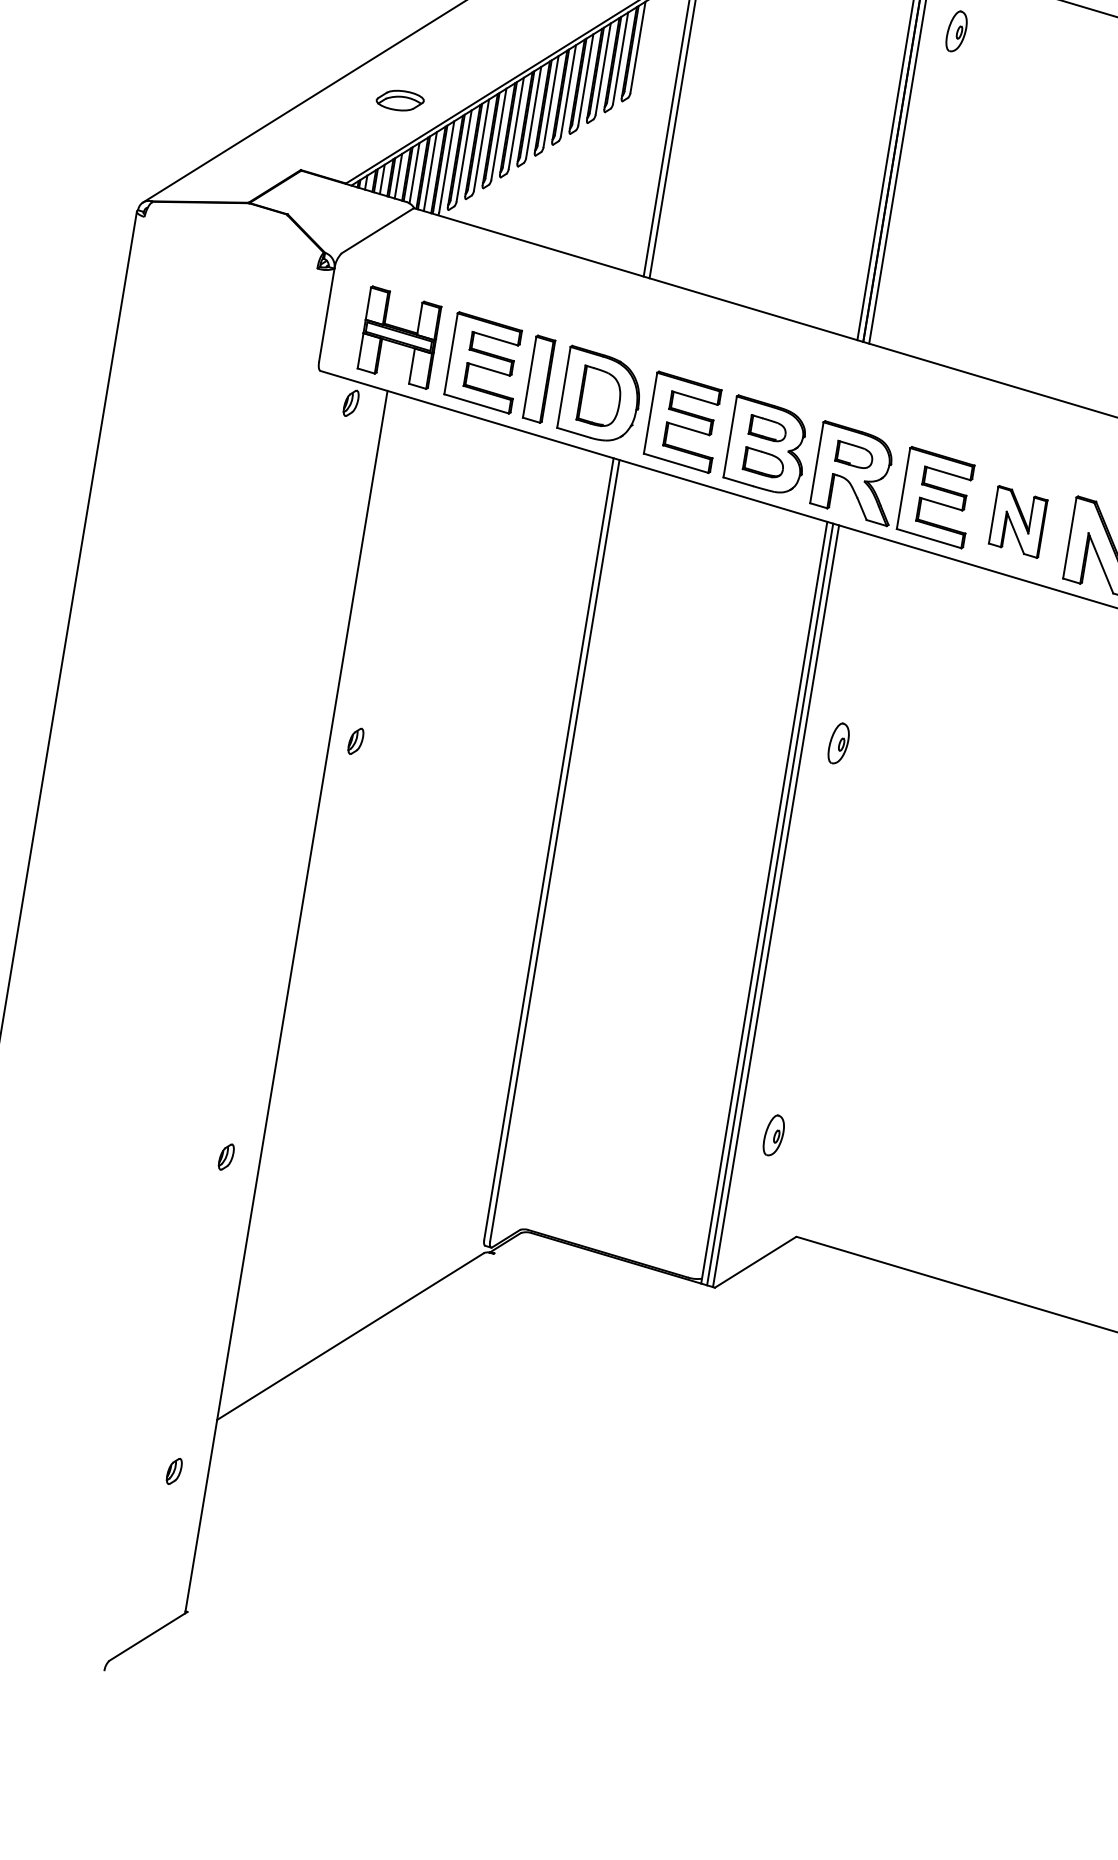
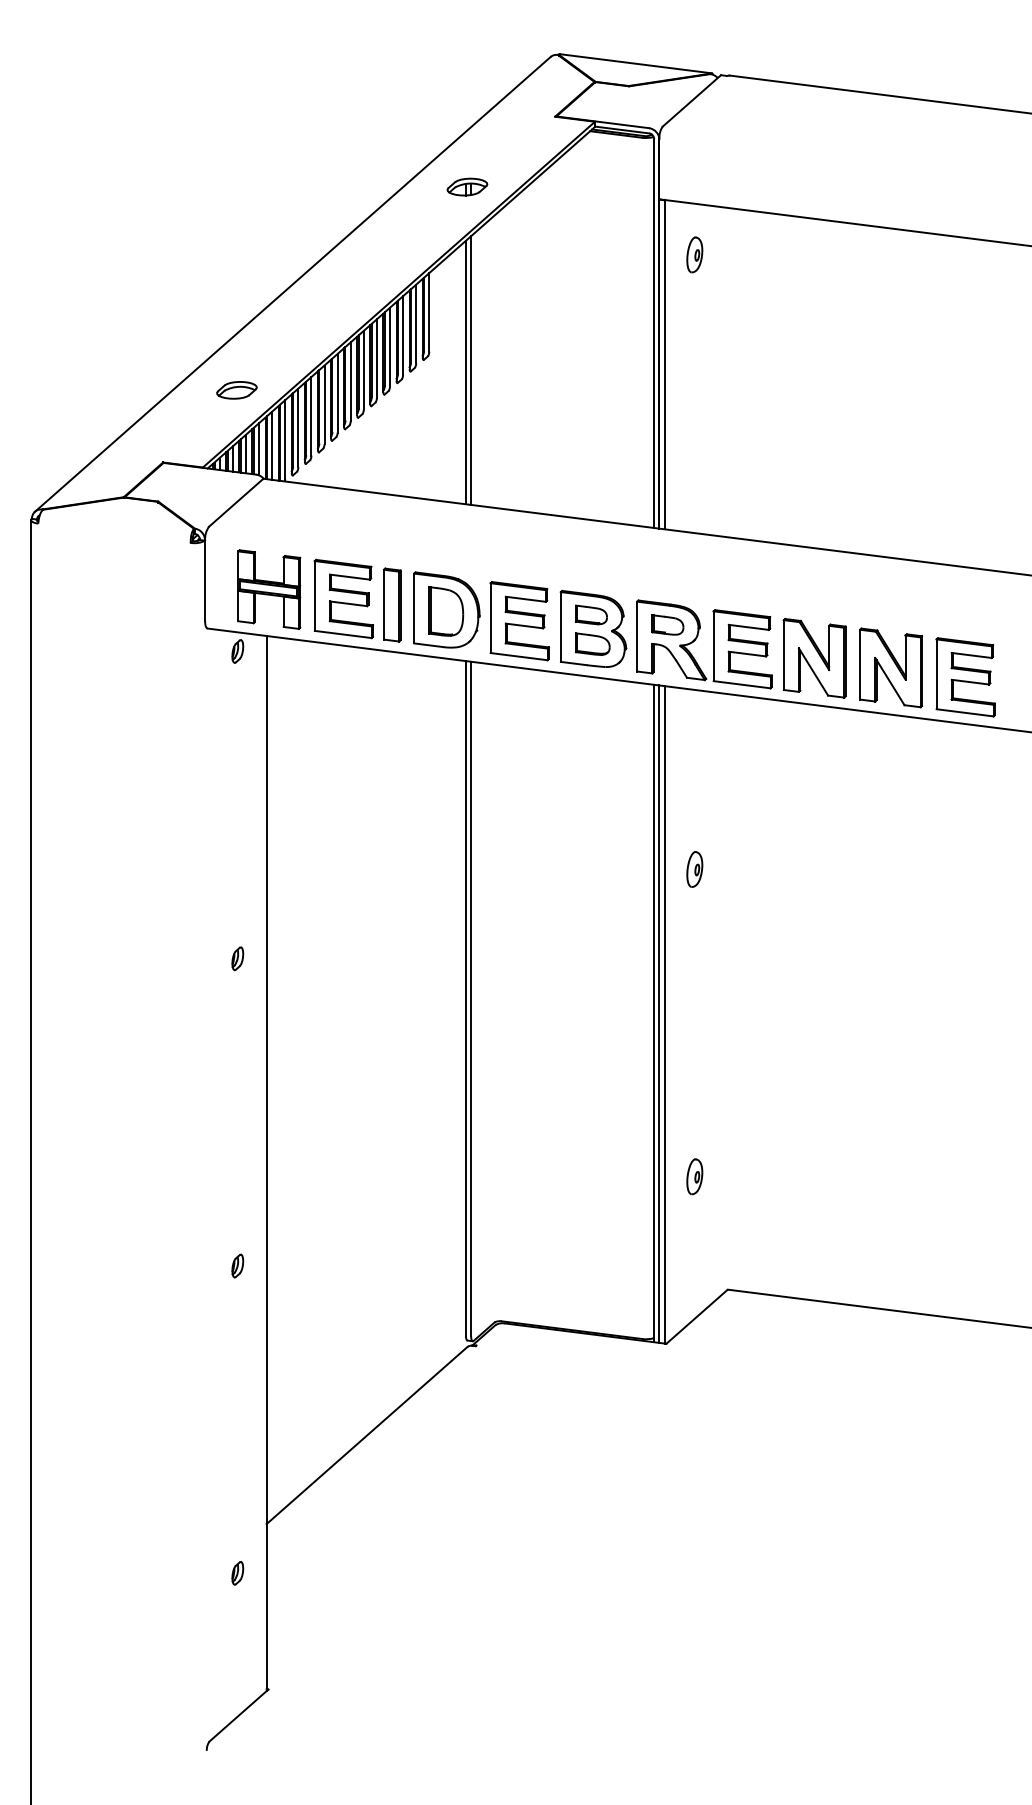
part: (1017, 522) -> (814, 658), size x1.43
part: (355, 740) -> (237, 958), moved
part: (773, 1135) -> (694, 1176), moved
part: (226, 1156) -> (237, 1265), moved

